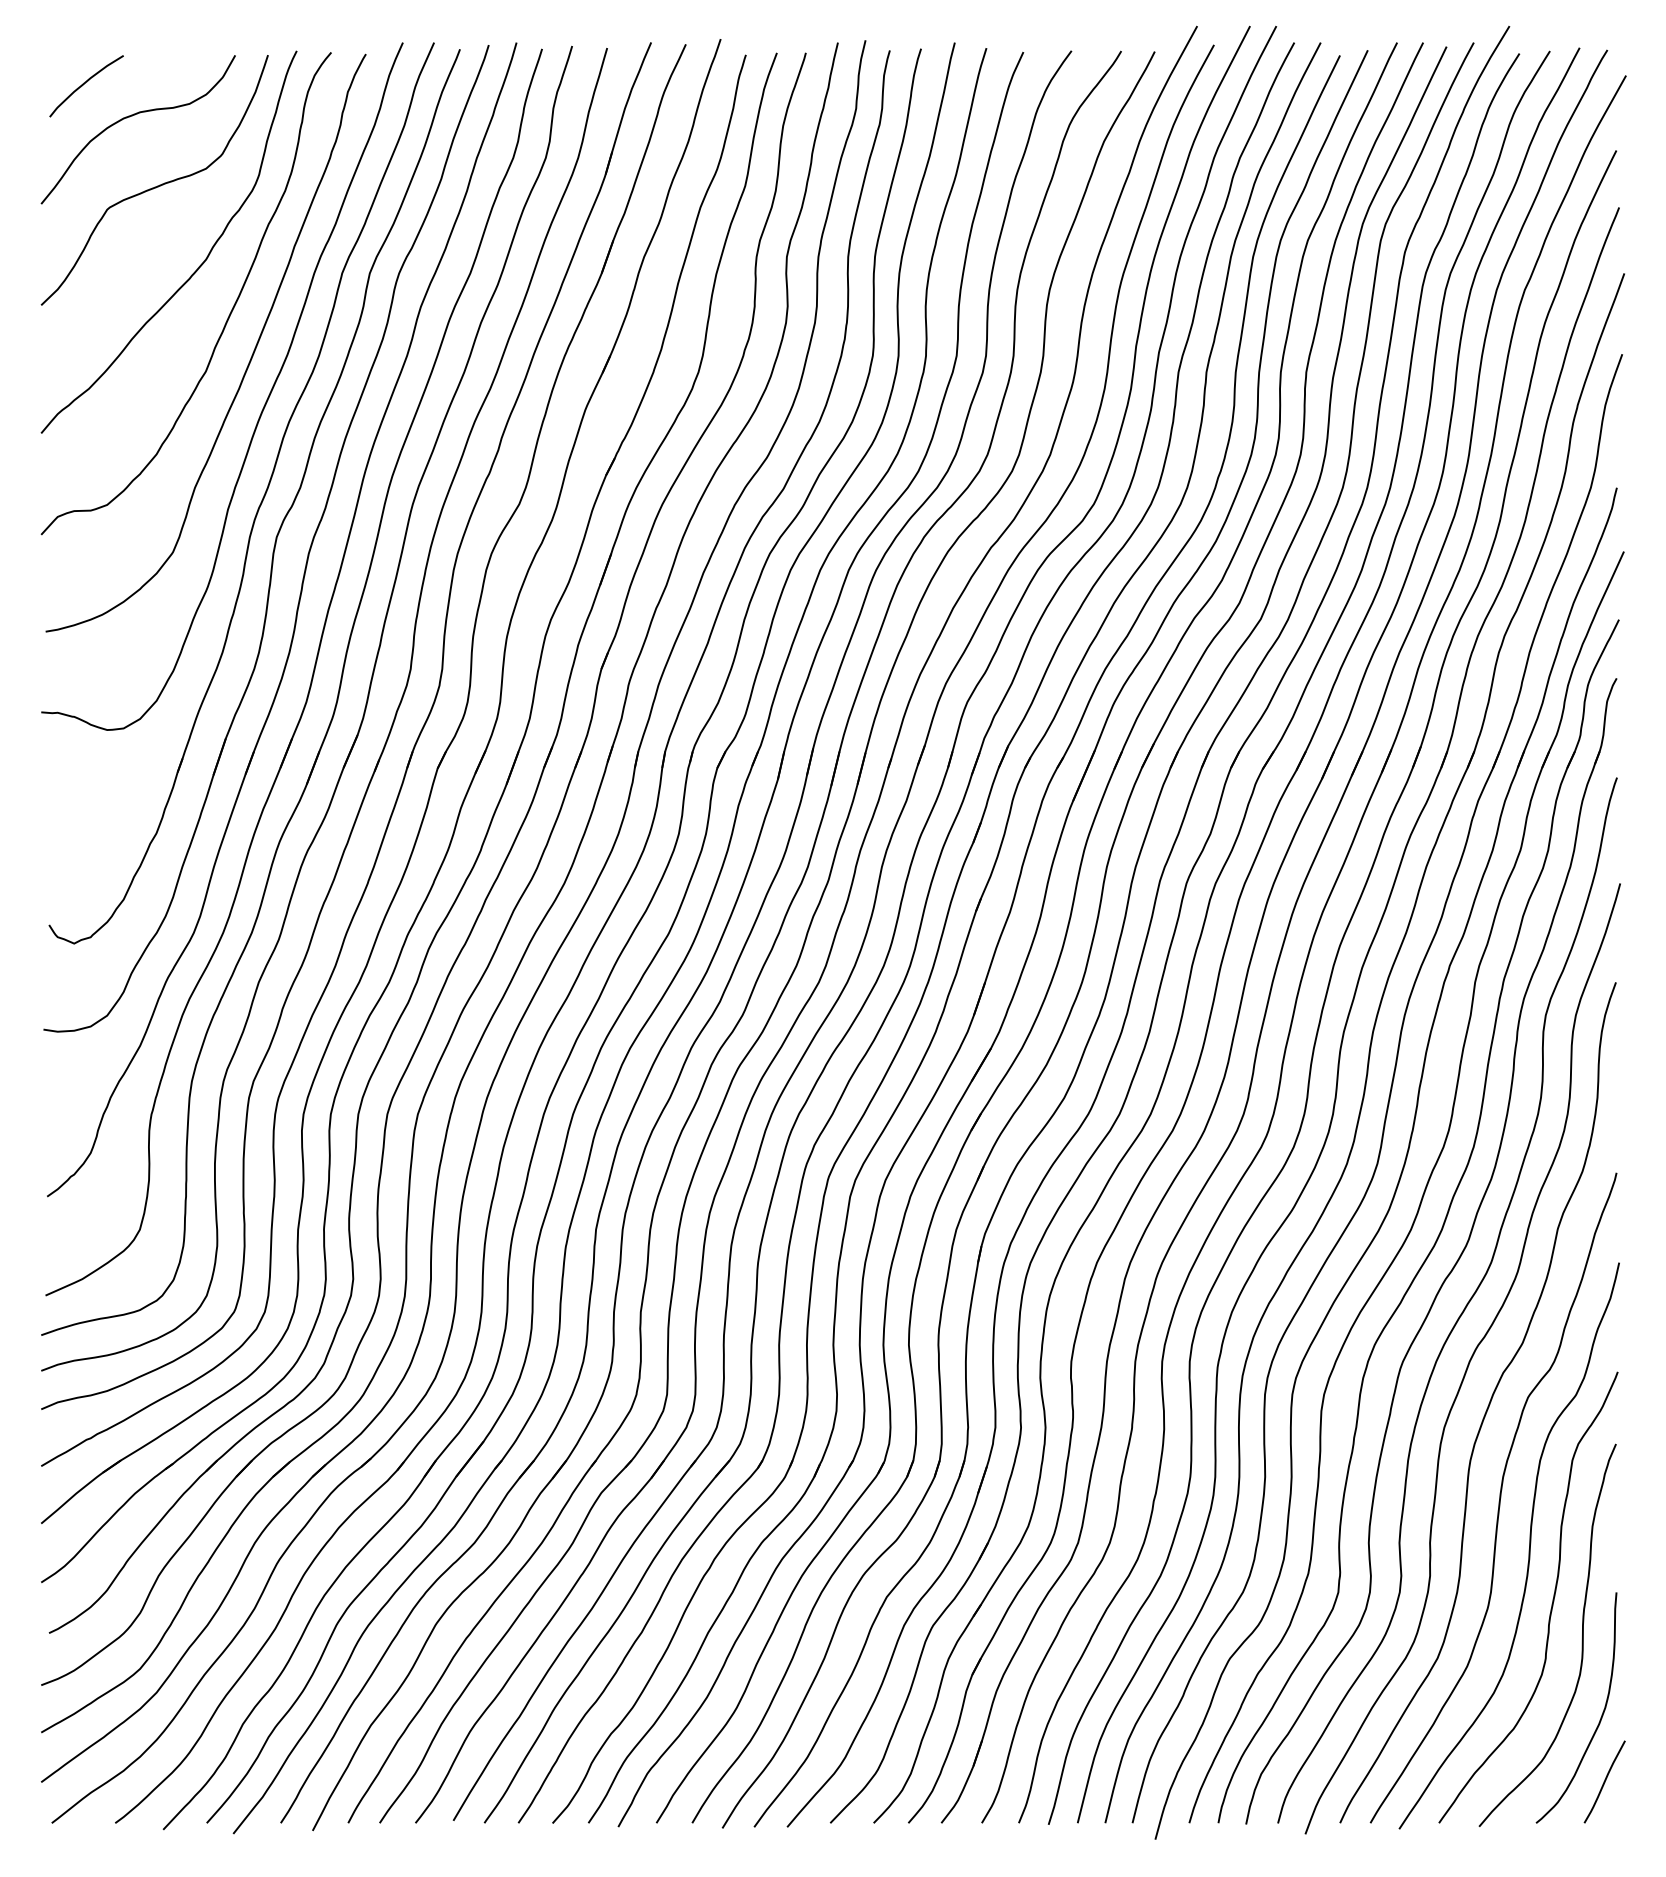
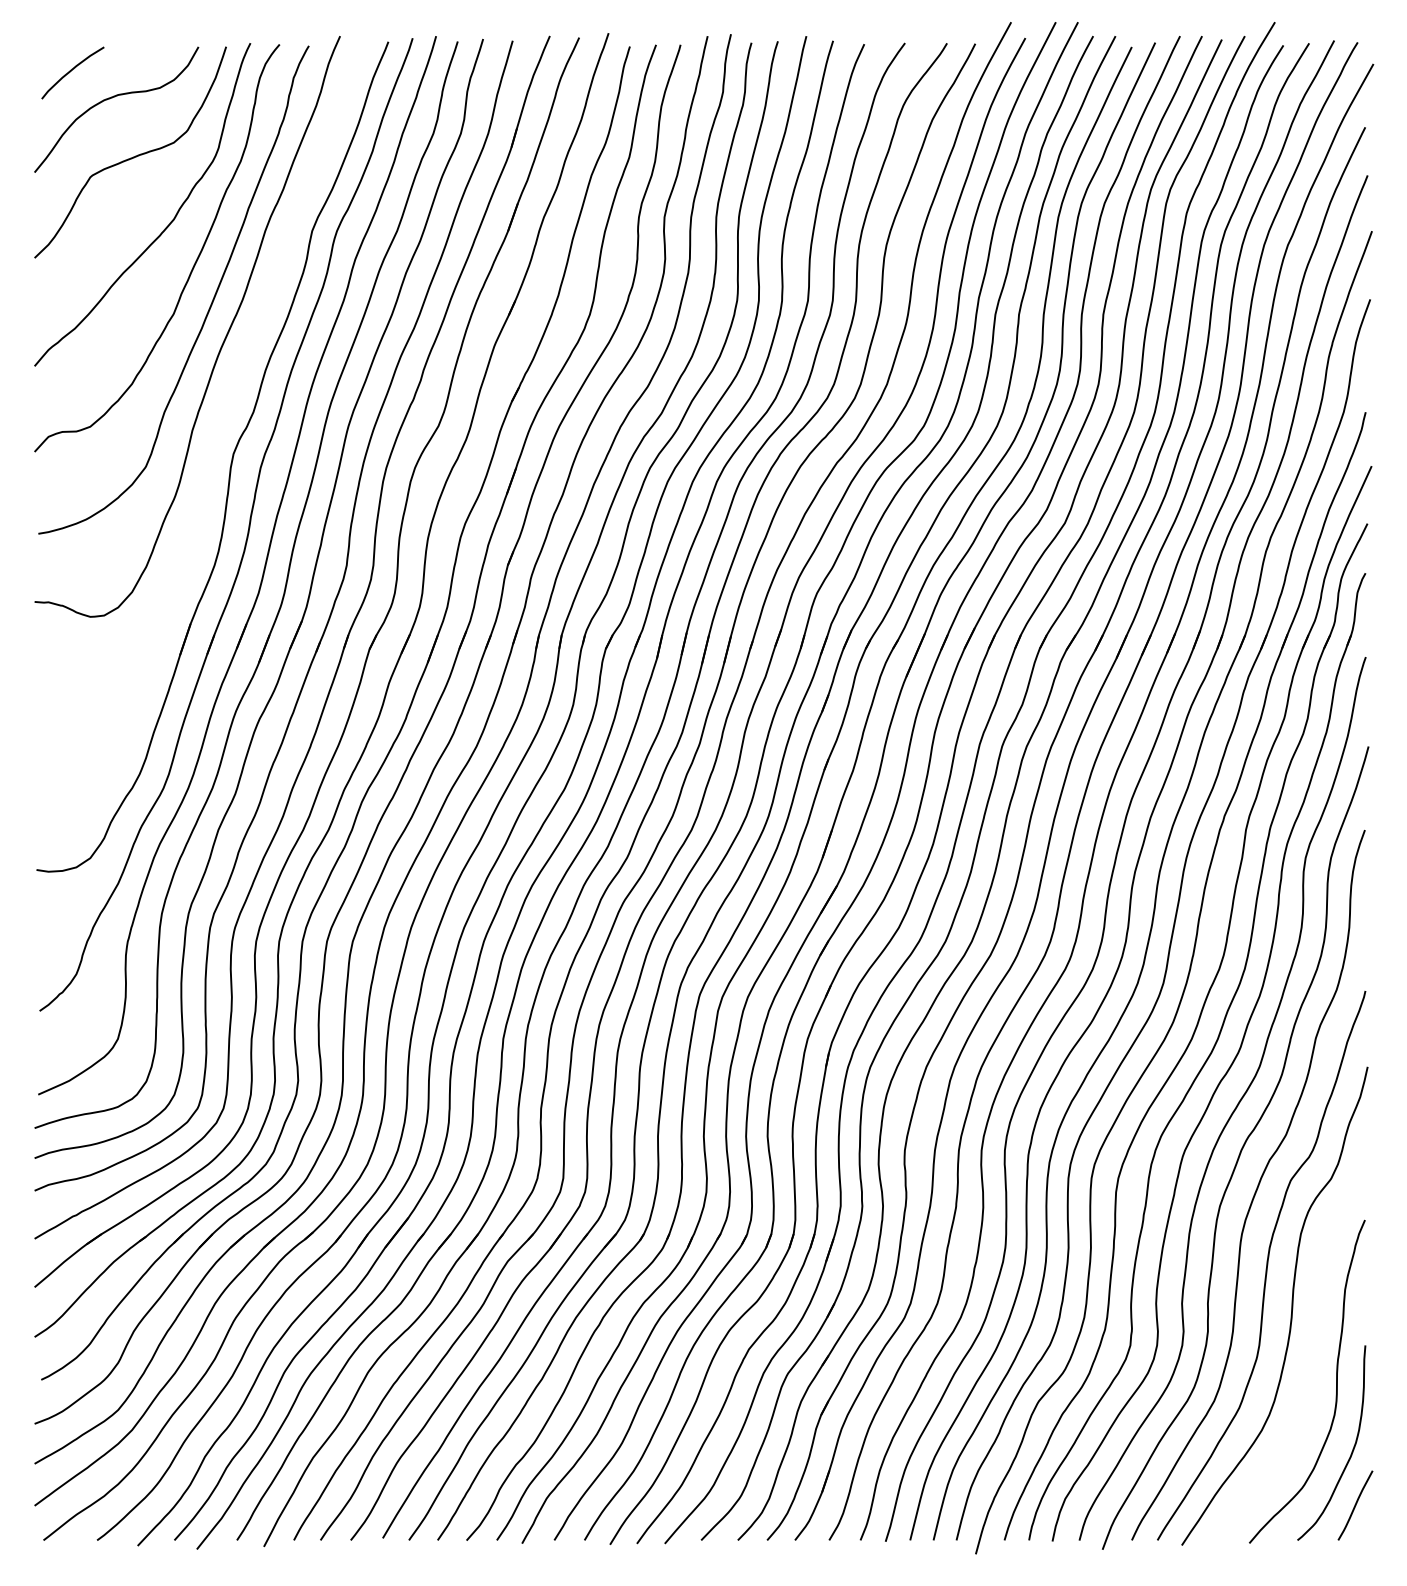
part: (260, 502) -> (219, 424), removed
curve: (1551, 1604) -> (1310, 1355), removed

